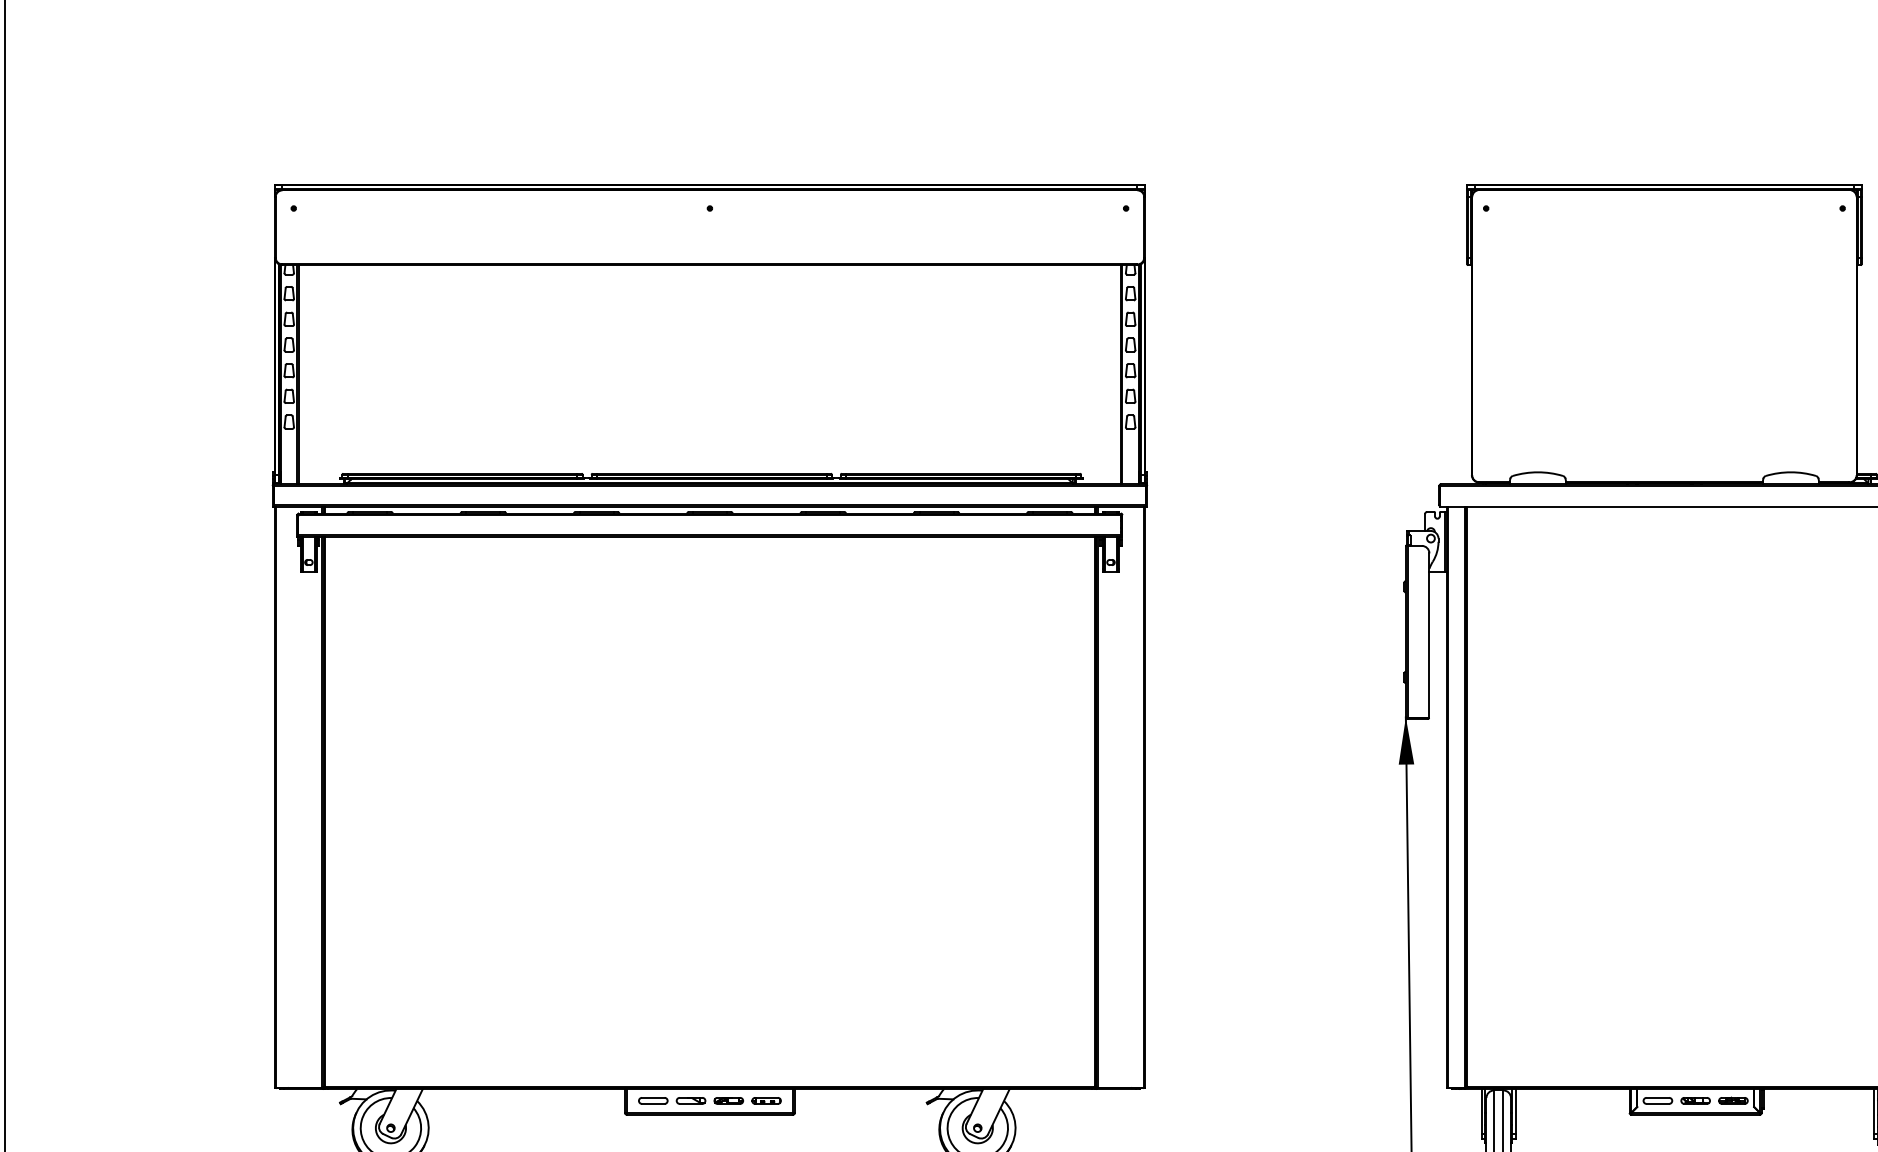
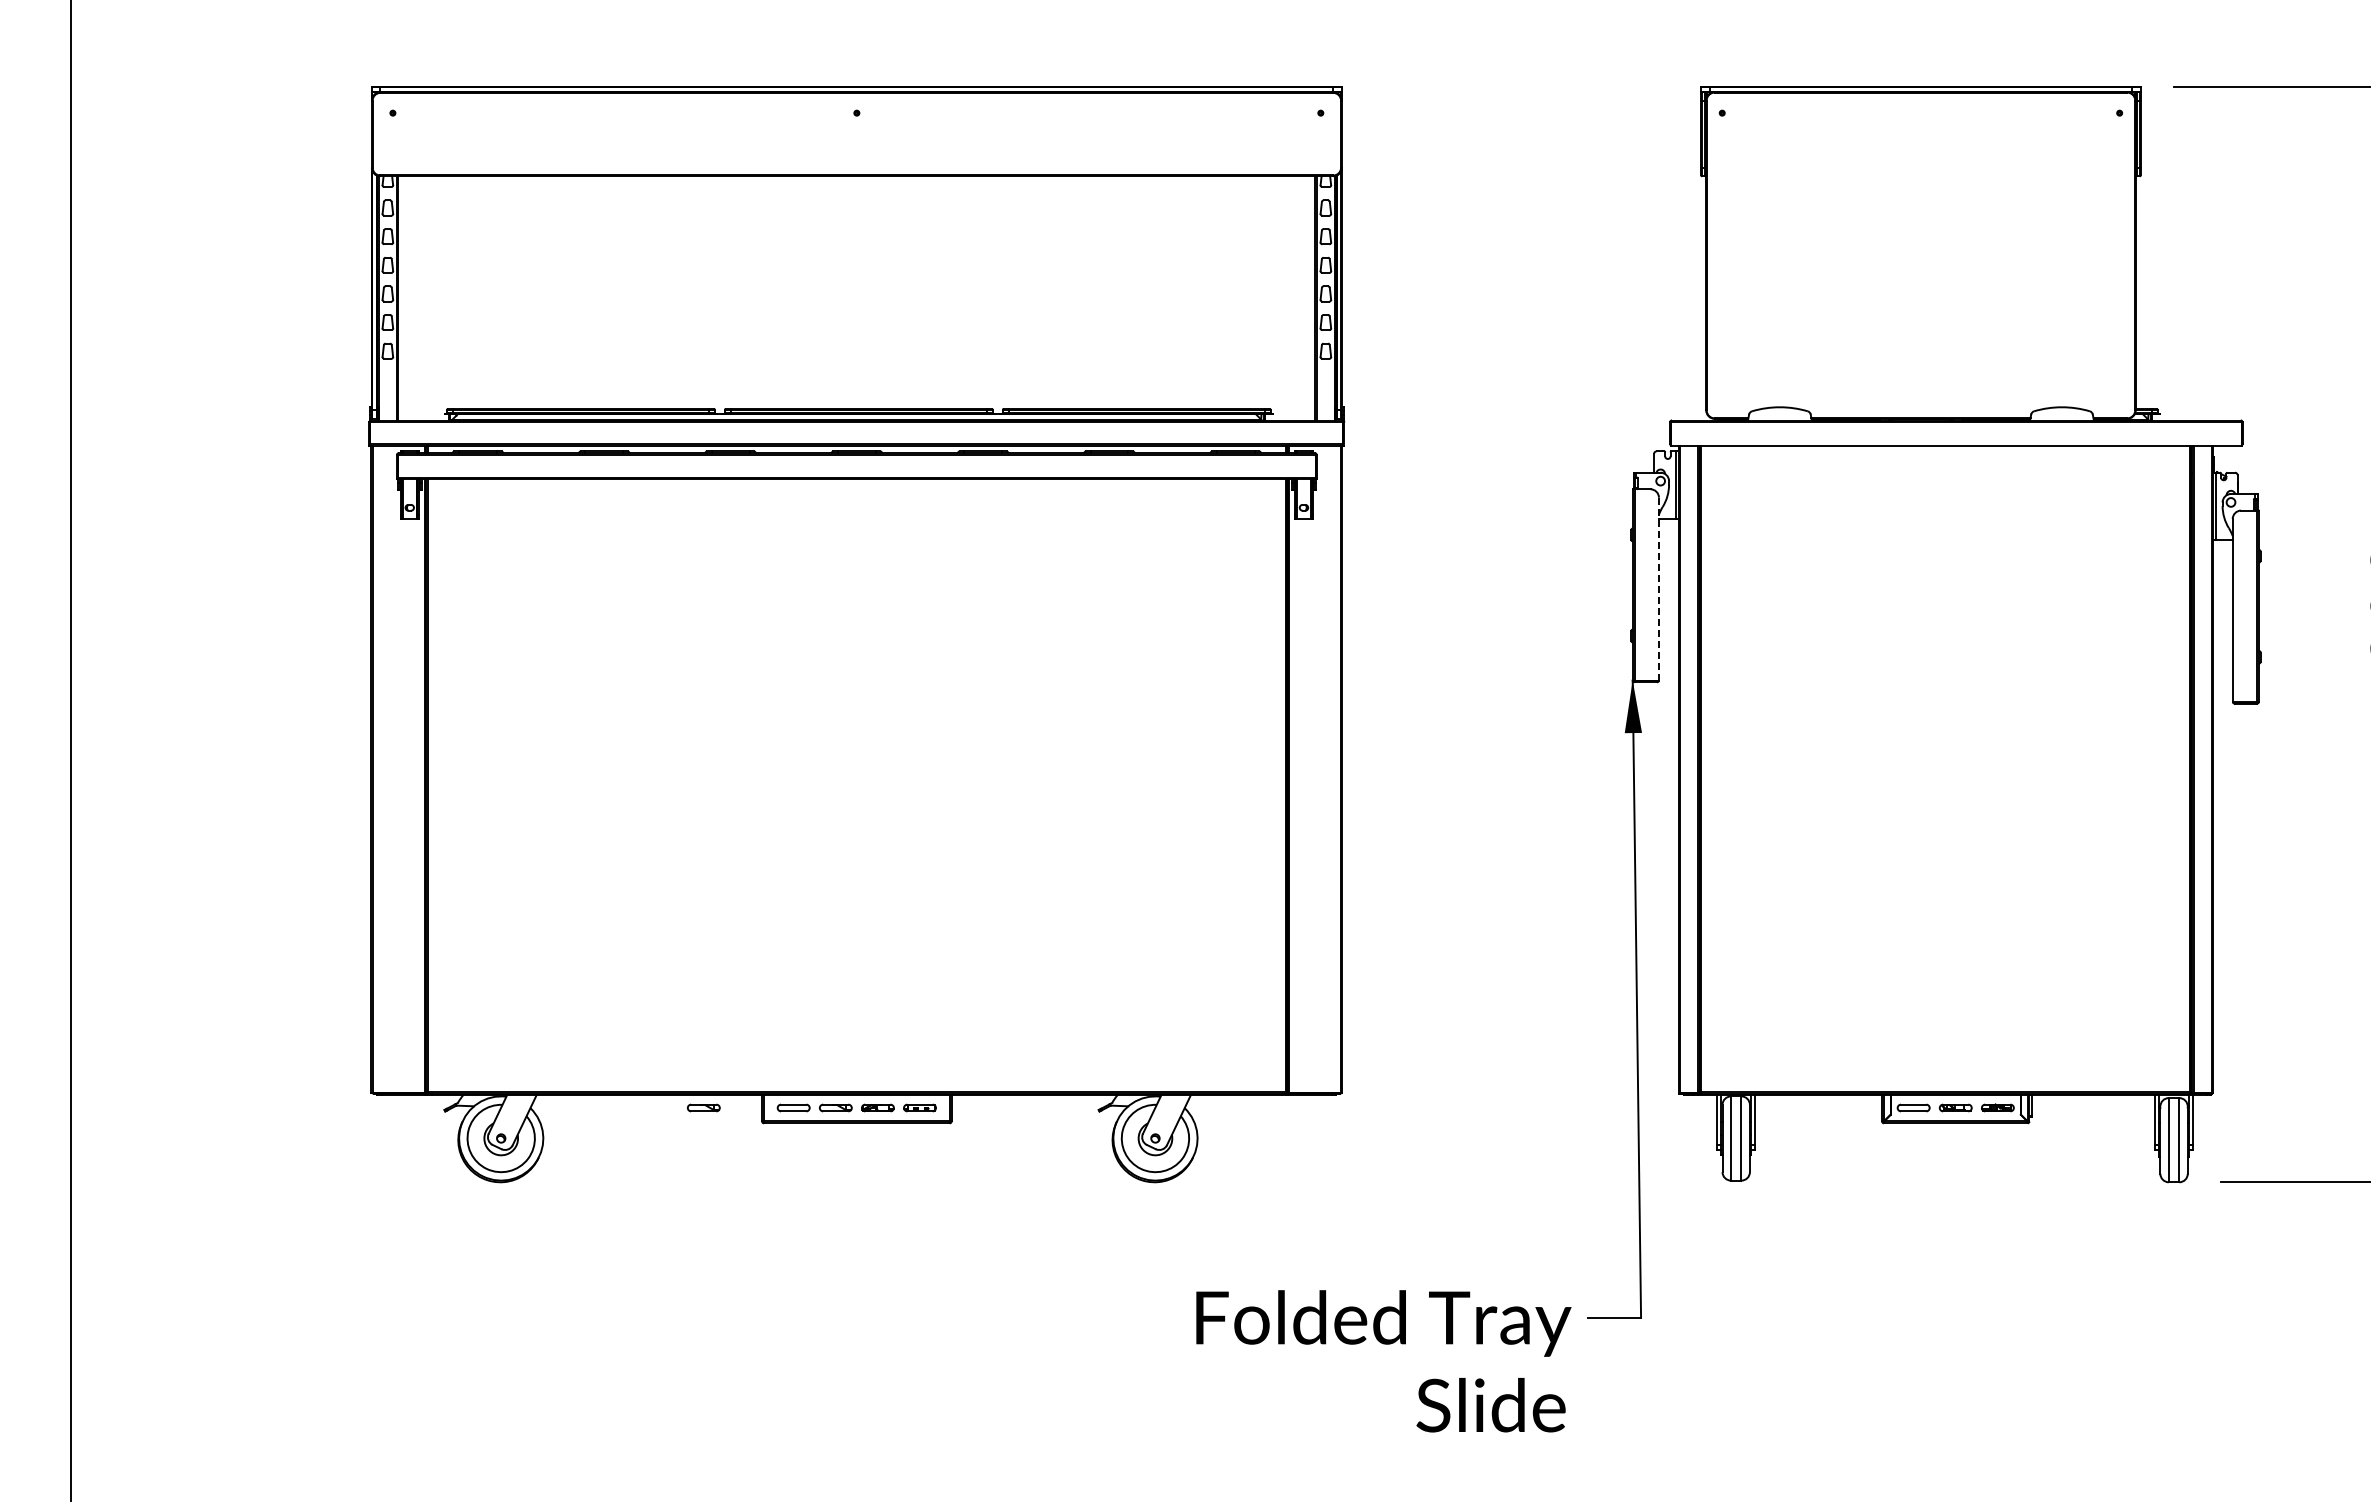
line: (1429, 635) -> (1658, 589), solid -> dashed
part: (572, 1100) -> (703, 1107), added

